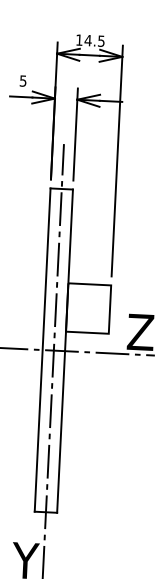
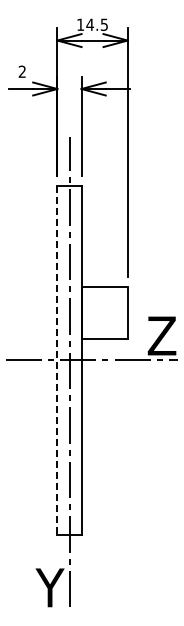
text: (22, 80) -> (21, 71), 5 -> 2
line: (42, 350) -> (57, 360), solid -> dashed

